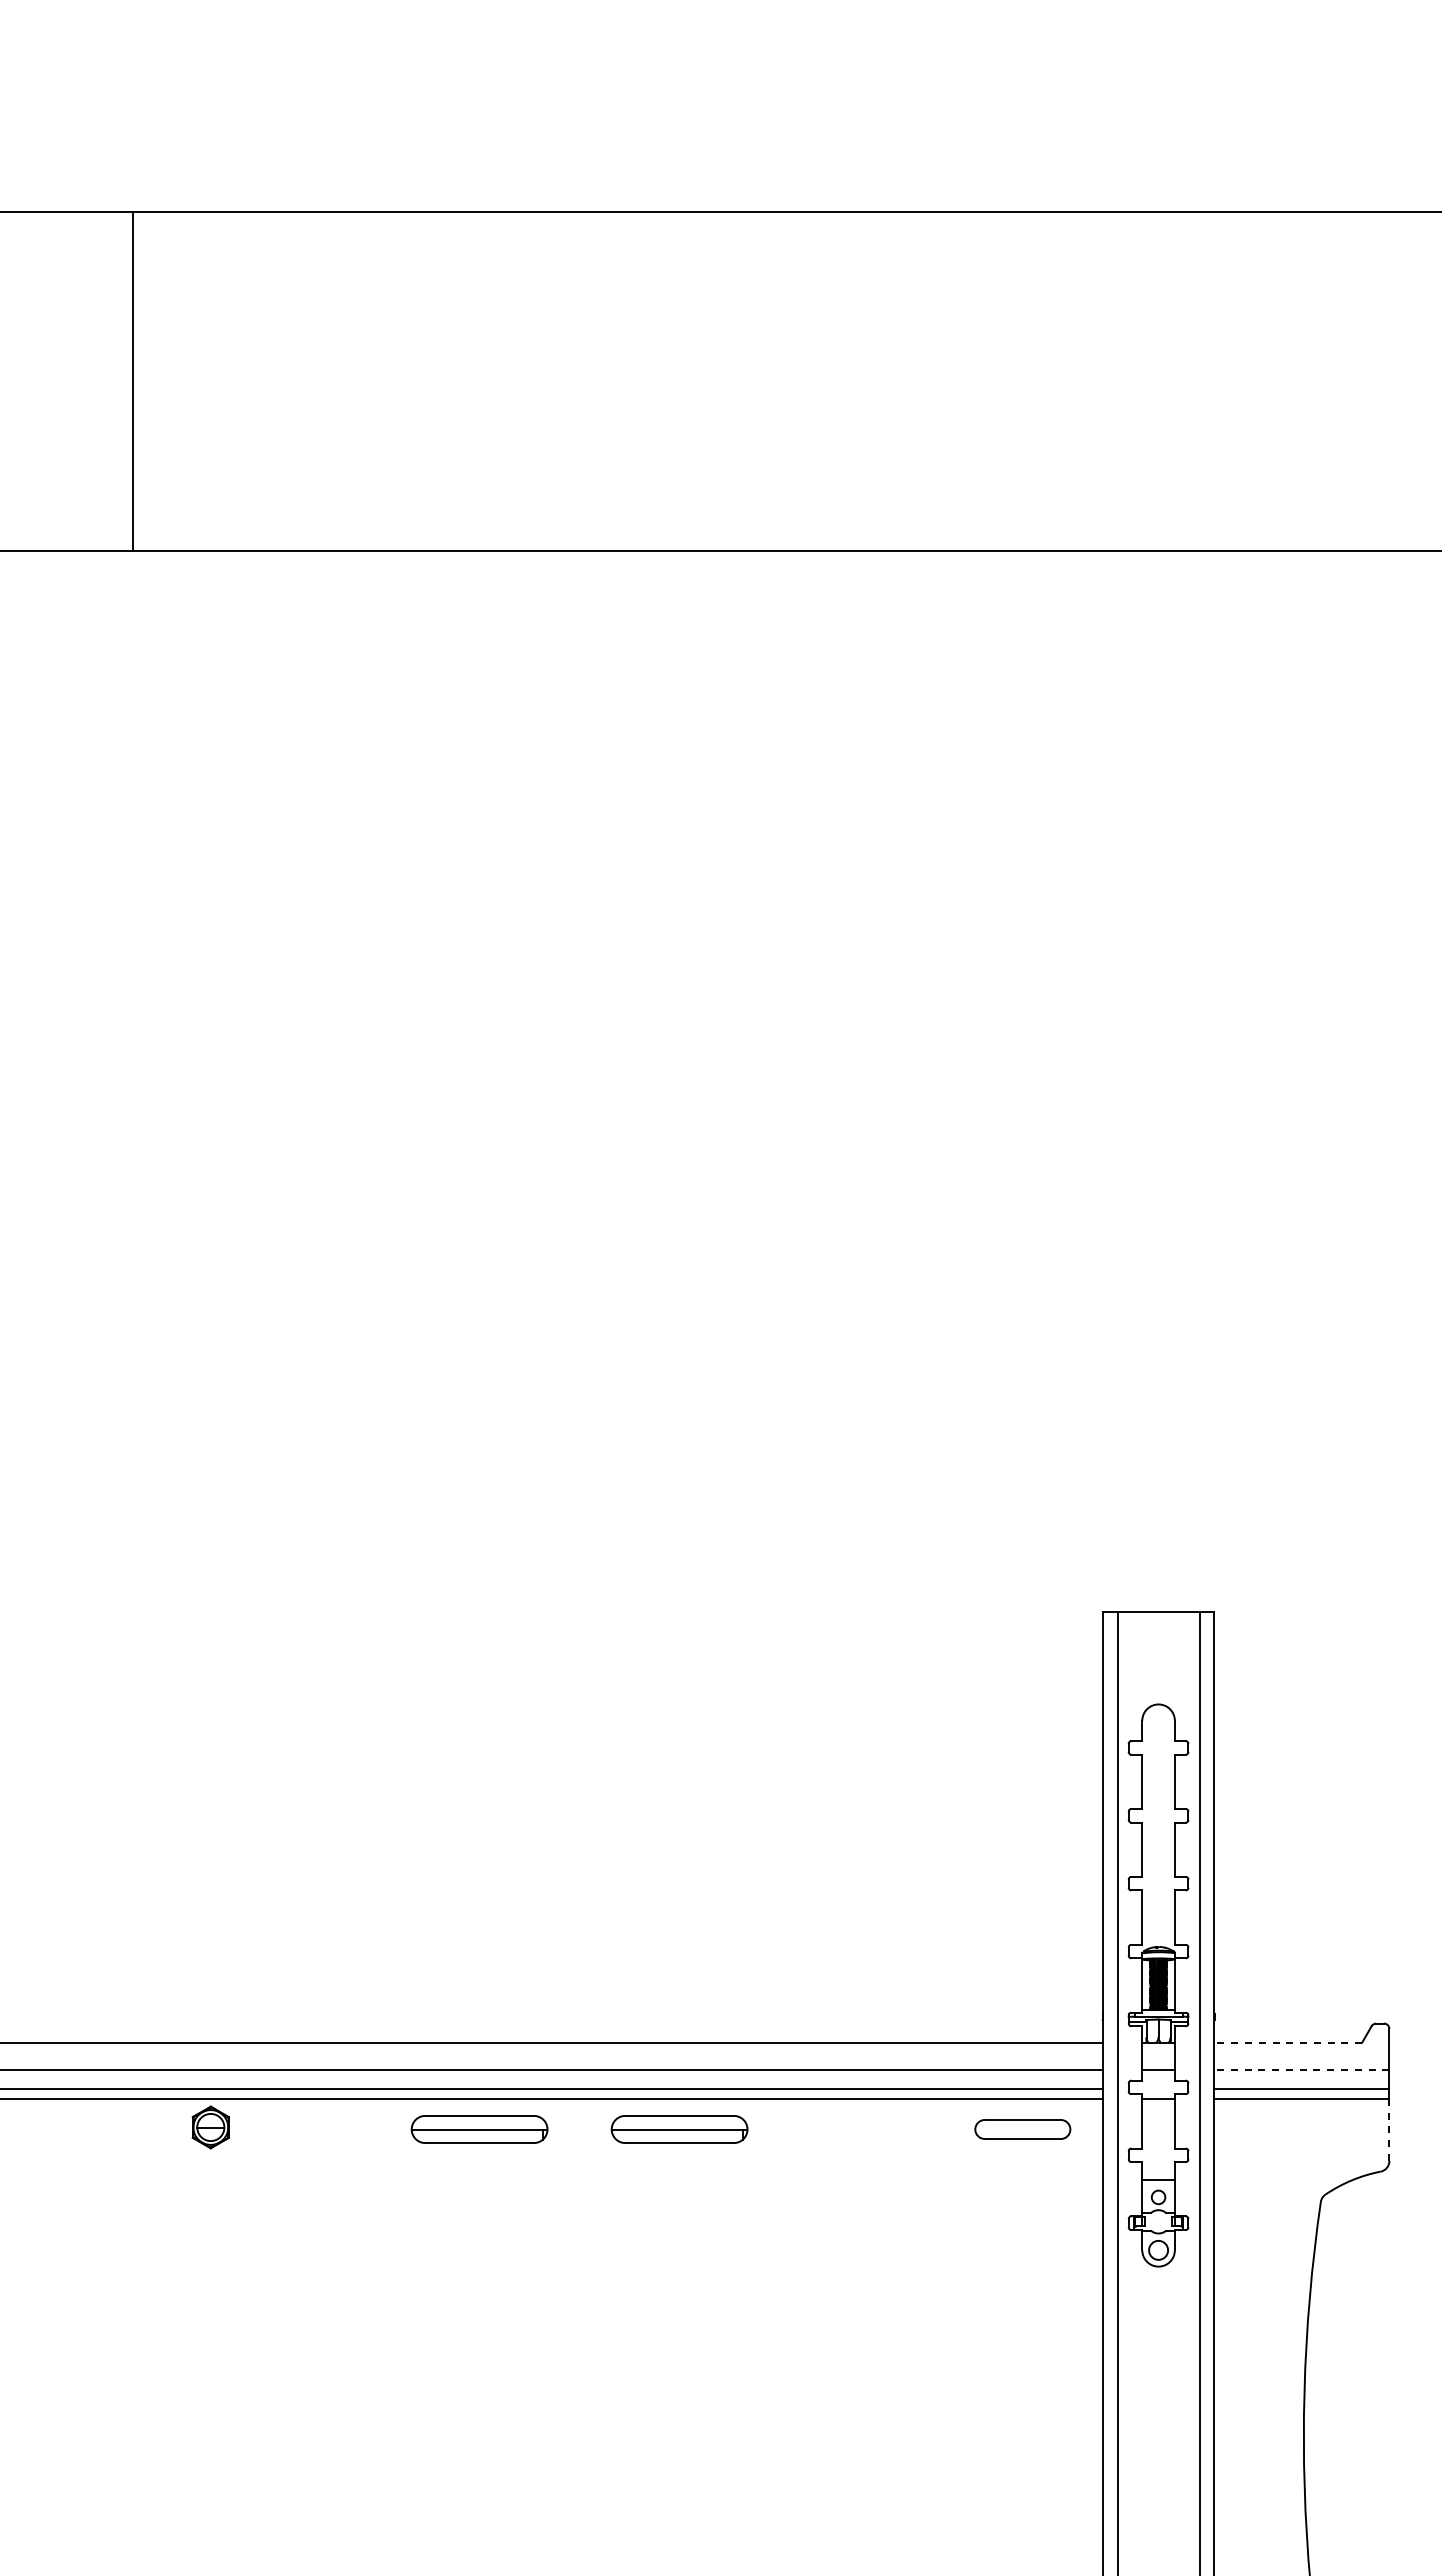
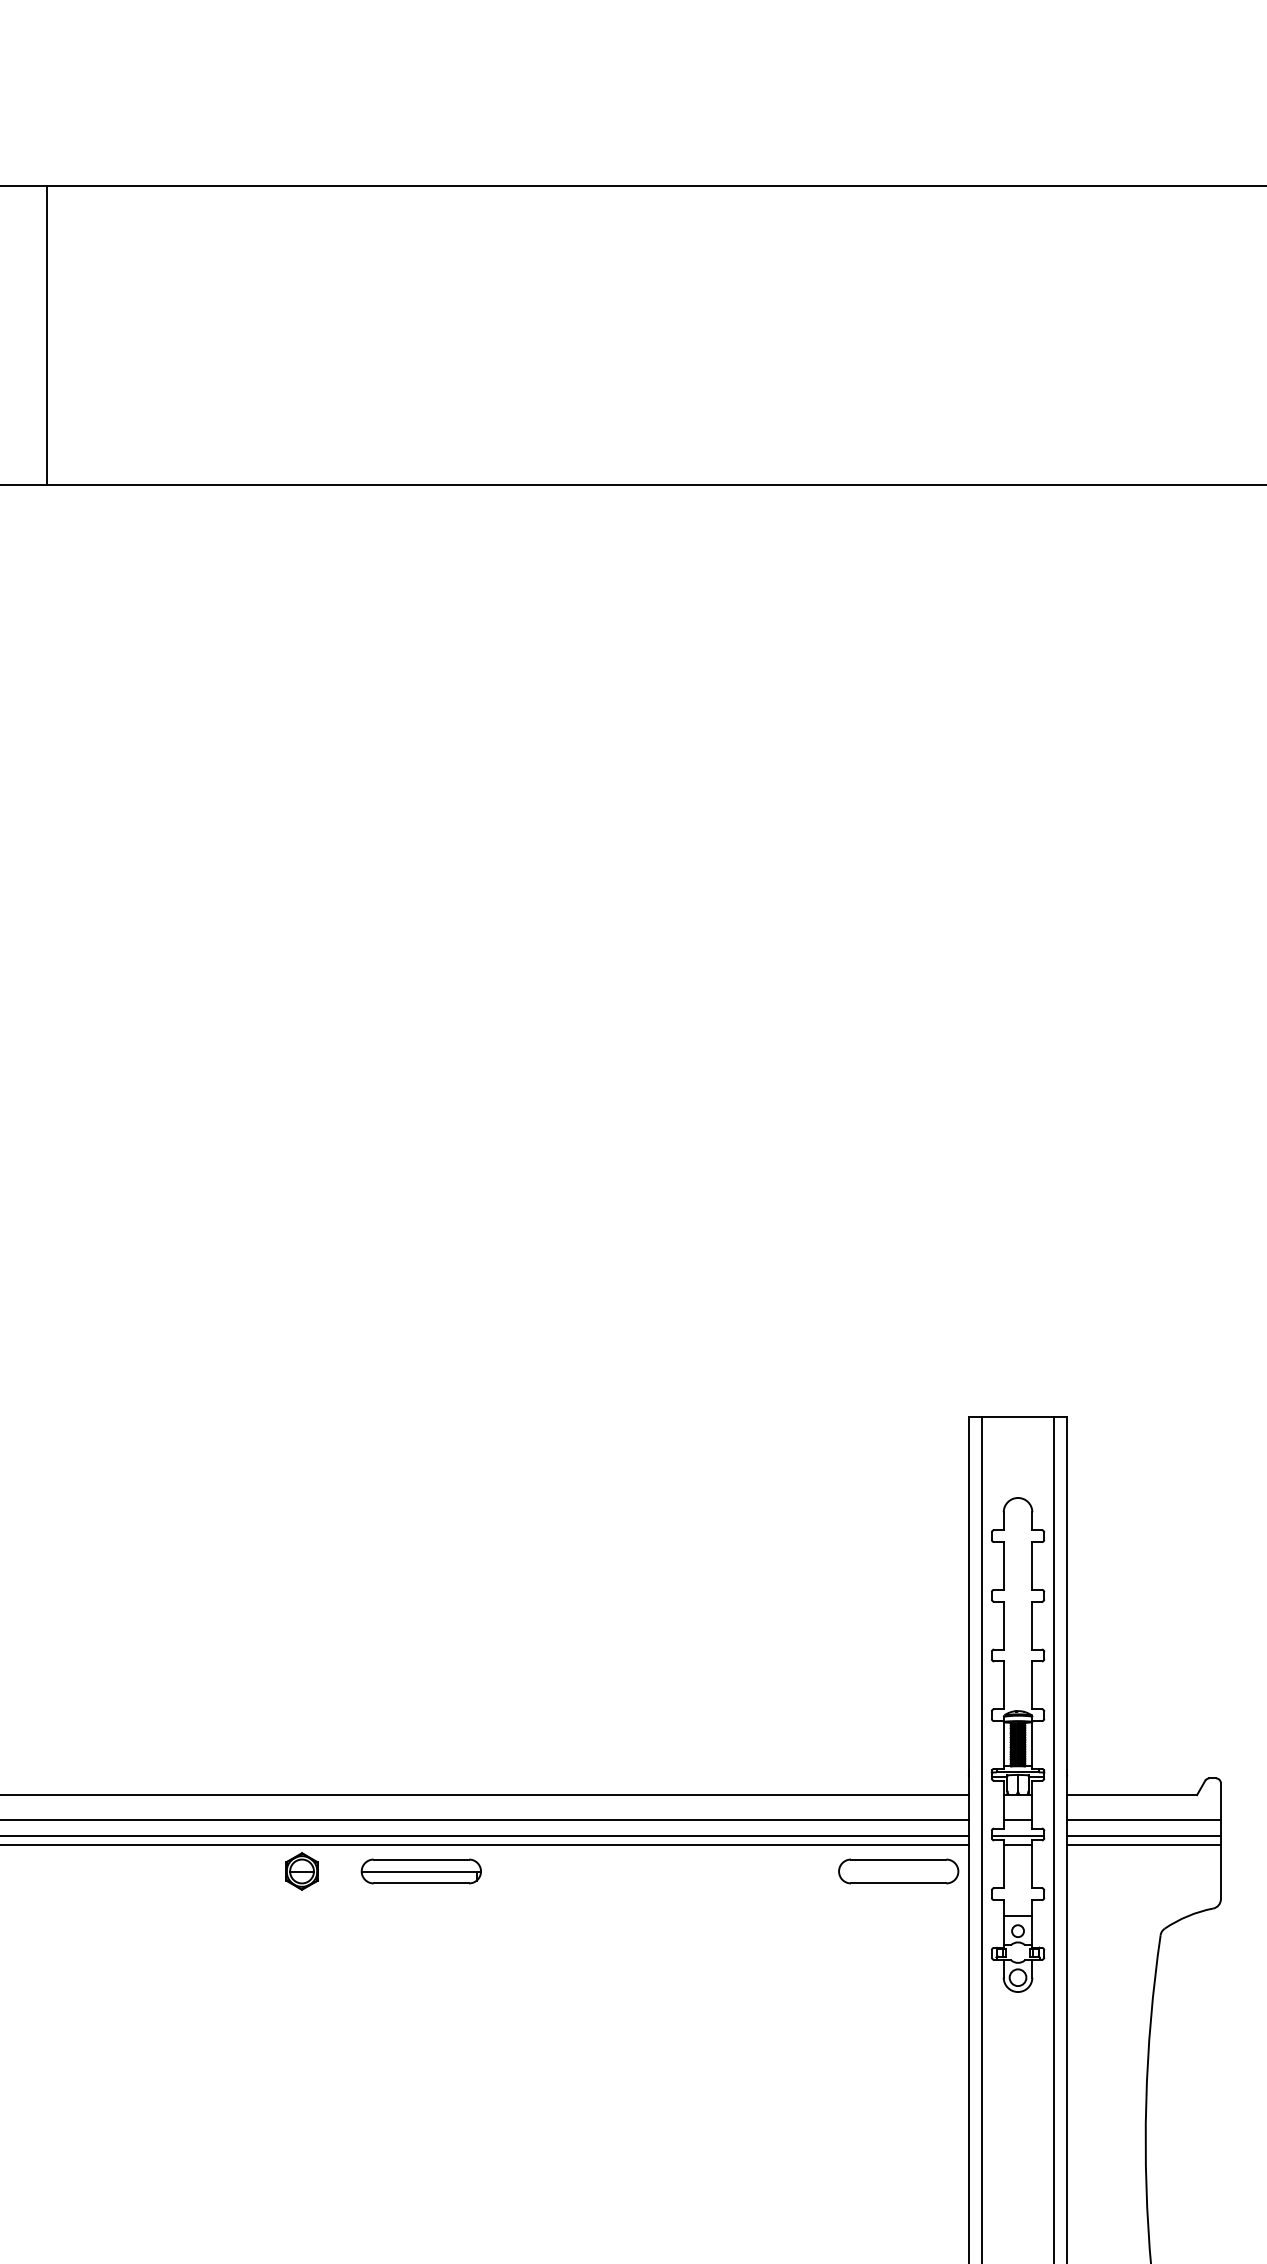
line: (132, 381) -> (46, 335), moved
line: (1287, 2042) -> (1131, 1795), dashed -> solid
line: (1301, 2070) -> (1143, 1819), dashed -> solid
line: (1158, 2088) -> (1017, 1835), added
part: (210, 2127) -> (301, 1871), moved
part: (679, 2129) -> (597, 1871), removed
part: (1022, 2129) -> (898, 1871), size x1.43
line: (1389, 2129) -> (1220, 1871), dashed -> solid

